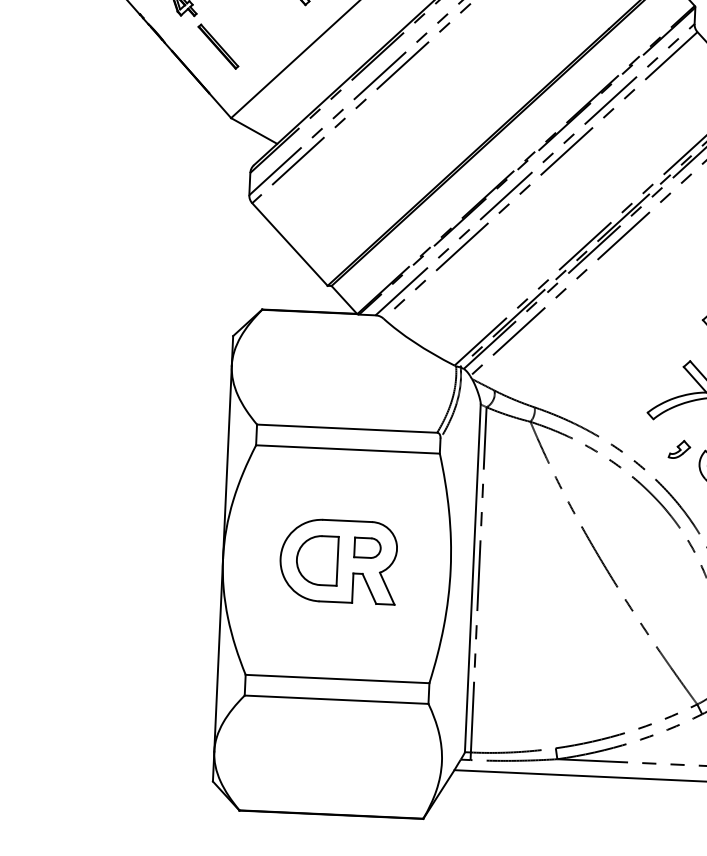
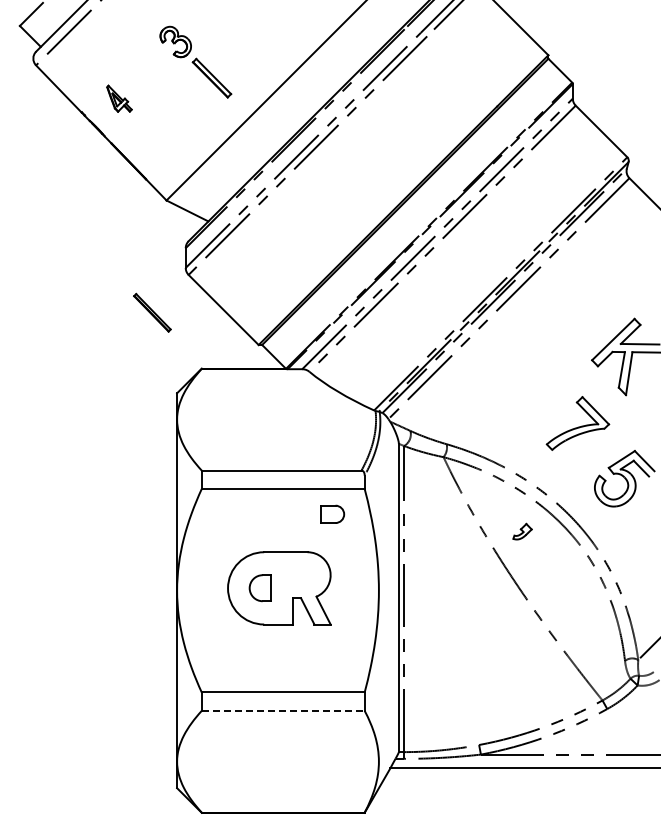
part: (218, 46) -> (152, 312), moved
part: (679, 449) -> (522, 531), moved
part: (367, 547) -> (332, 513), moved
part: (317, 559) -> (260, 587), size x0.6
line: (336, 699) -> (283, 710), solid -> dashed

